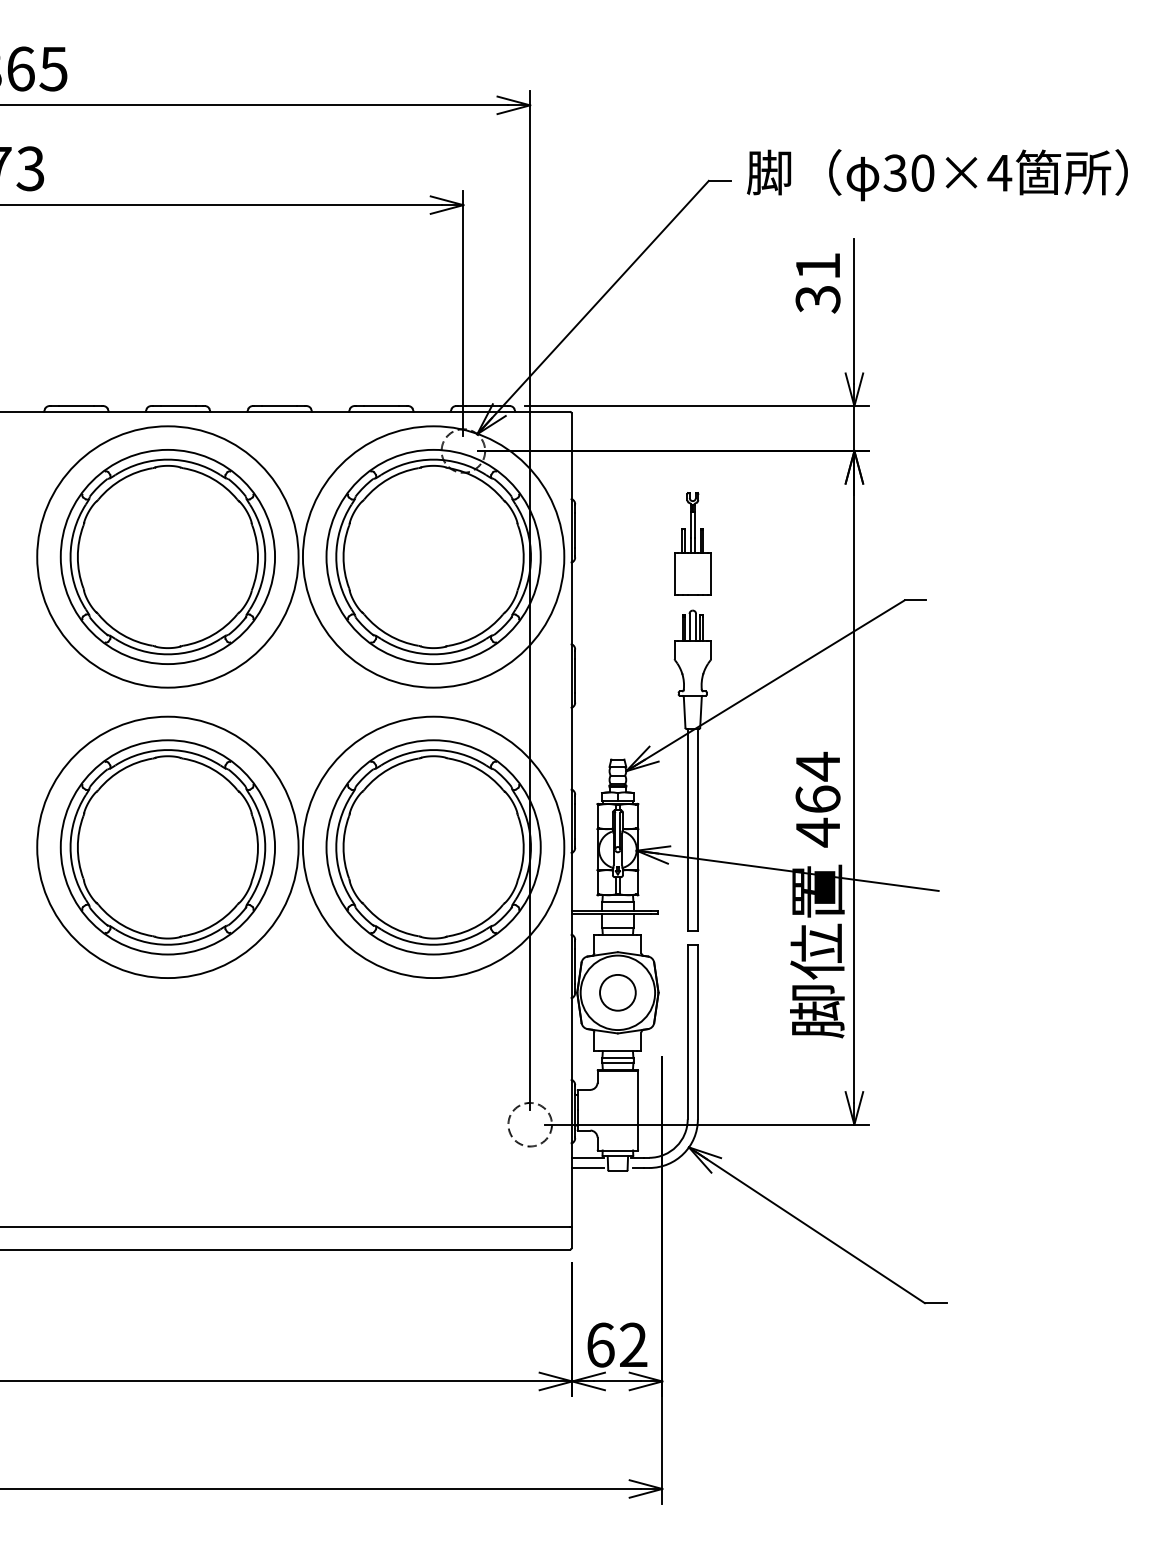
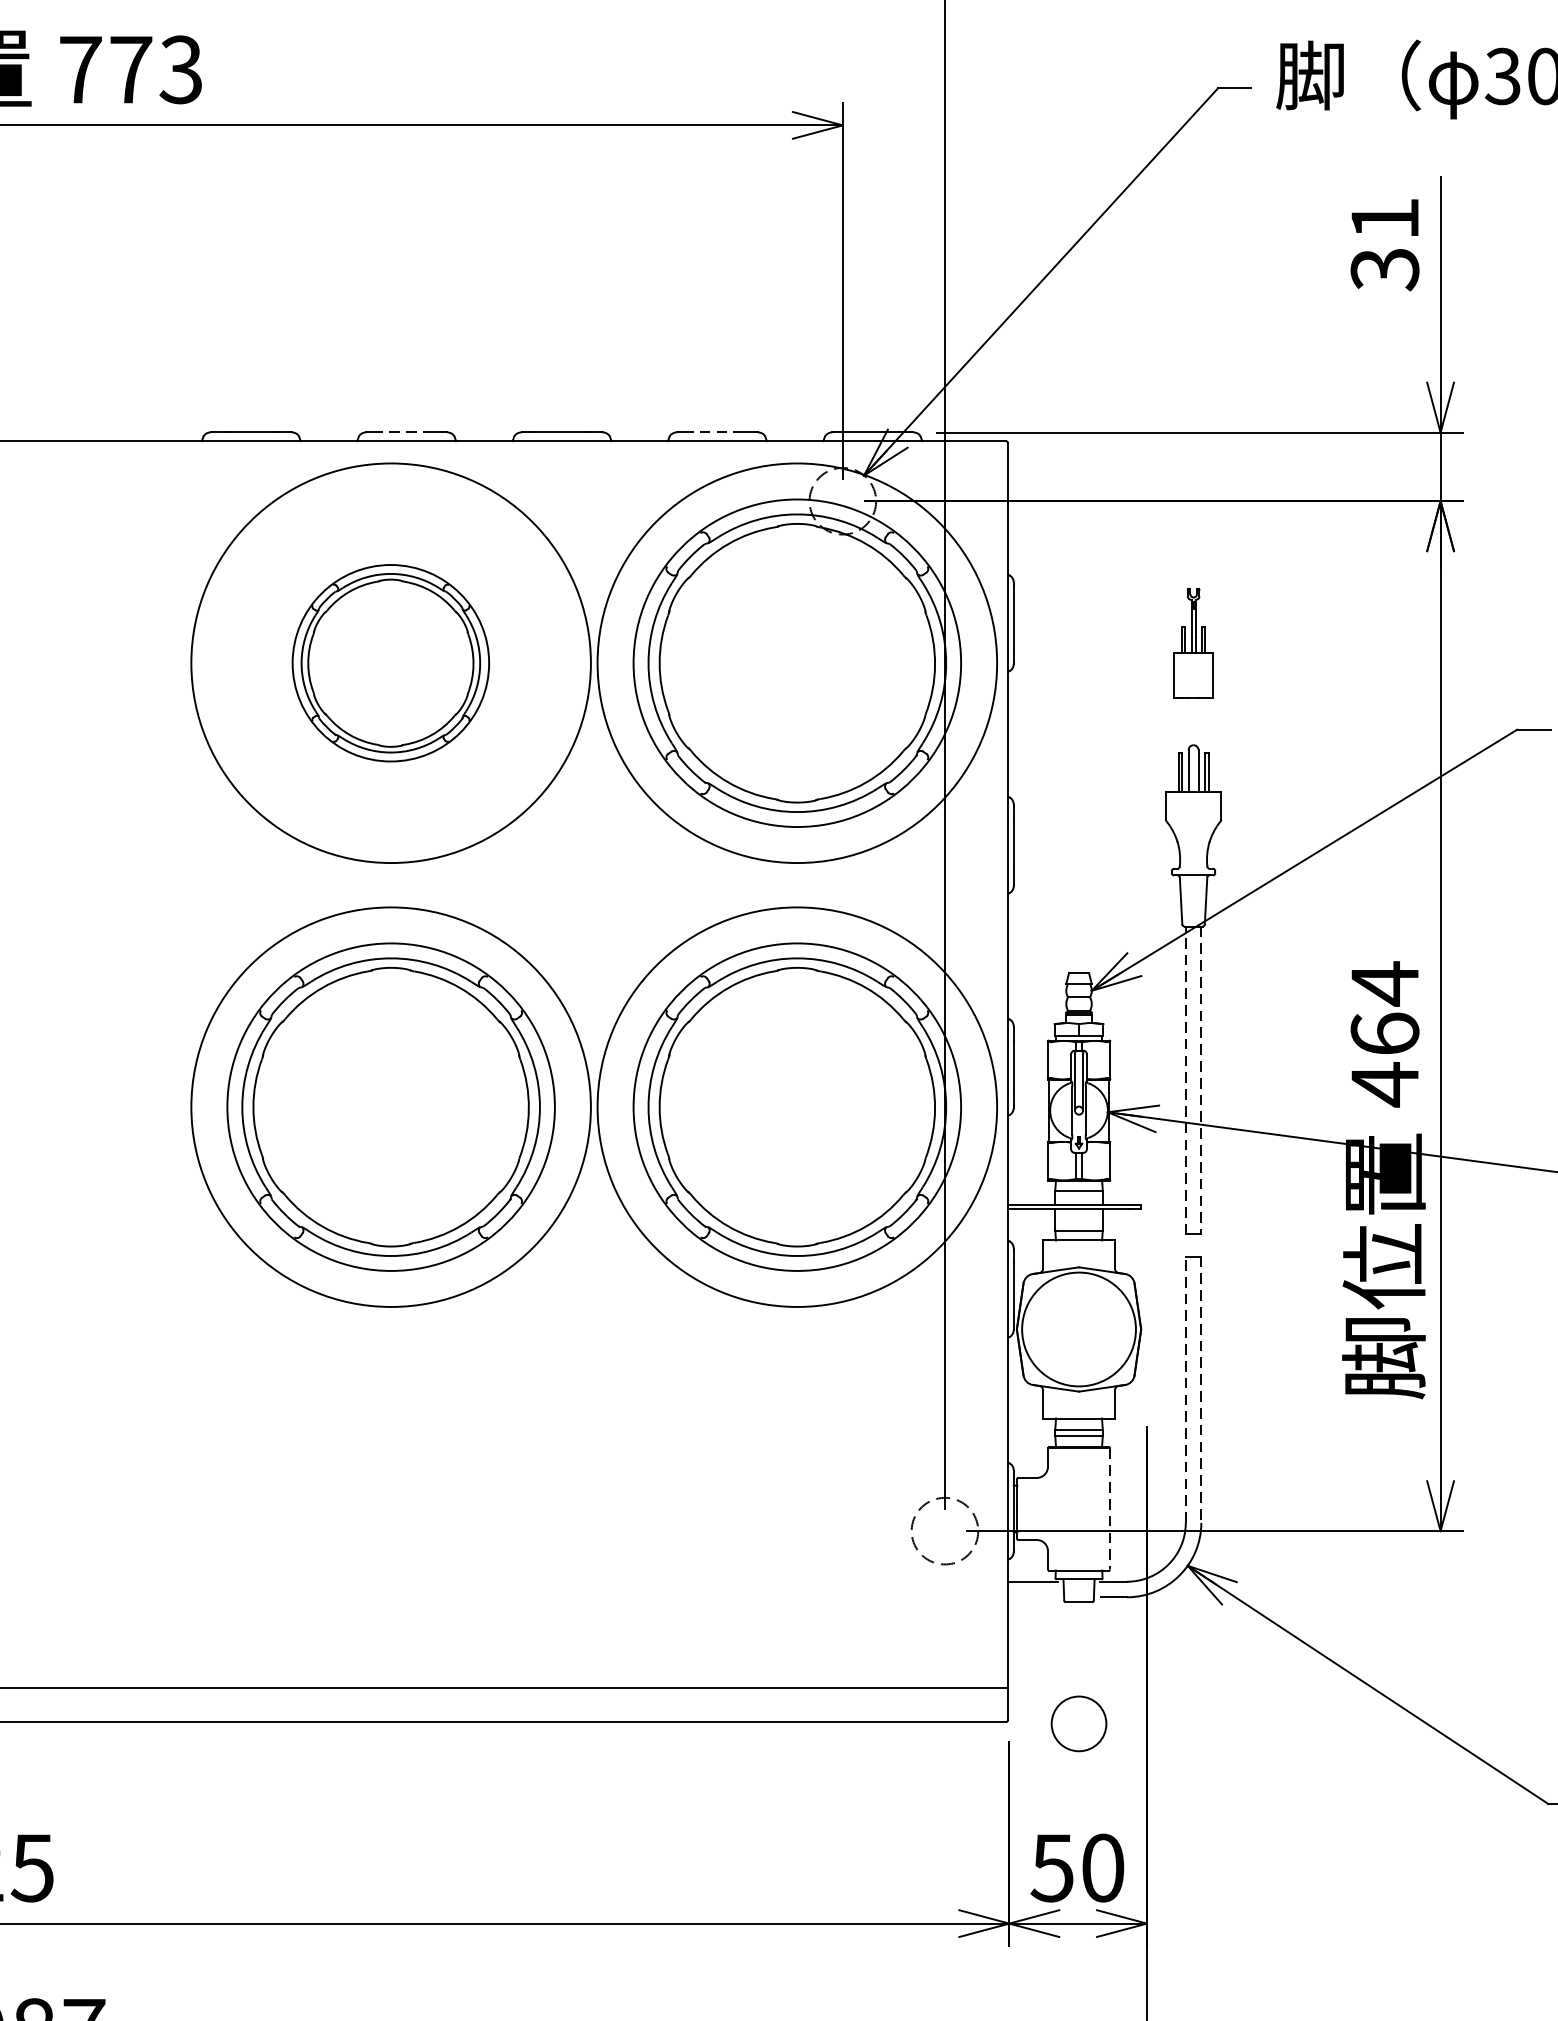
line: (177, 405) -> (405, 431), solid -> dashed
line: (380, 405) -> (716, 431), solid -> dashed
part: (692, 543) -> (1193, 642), size x0.7
part: (167, 556) -> (390, 662), size x0.6
line: (687, 829) -> (1185, 1079), solid -> dashed
line: (697, 829) -> (1200, 1079), solid -> dashed
circle: (617, 992) -> (1078, 1723), moved
line: (687, 1031) -> (1185, 1388), solid -> dashed
line: (697, 1032) -> (1200, 1390), solid -> dashed
line: (638, 1110) -> (1110, 1509), solid -> dashed
line: (587, 1168) -> (1032, 1598), removed
text: (616, 1344) -> (1076, 1867), 62 -> 50

